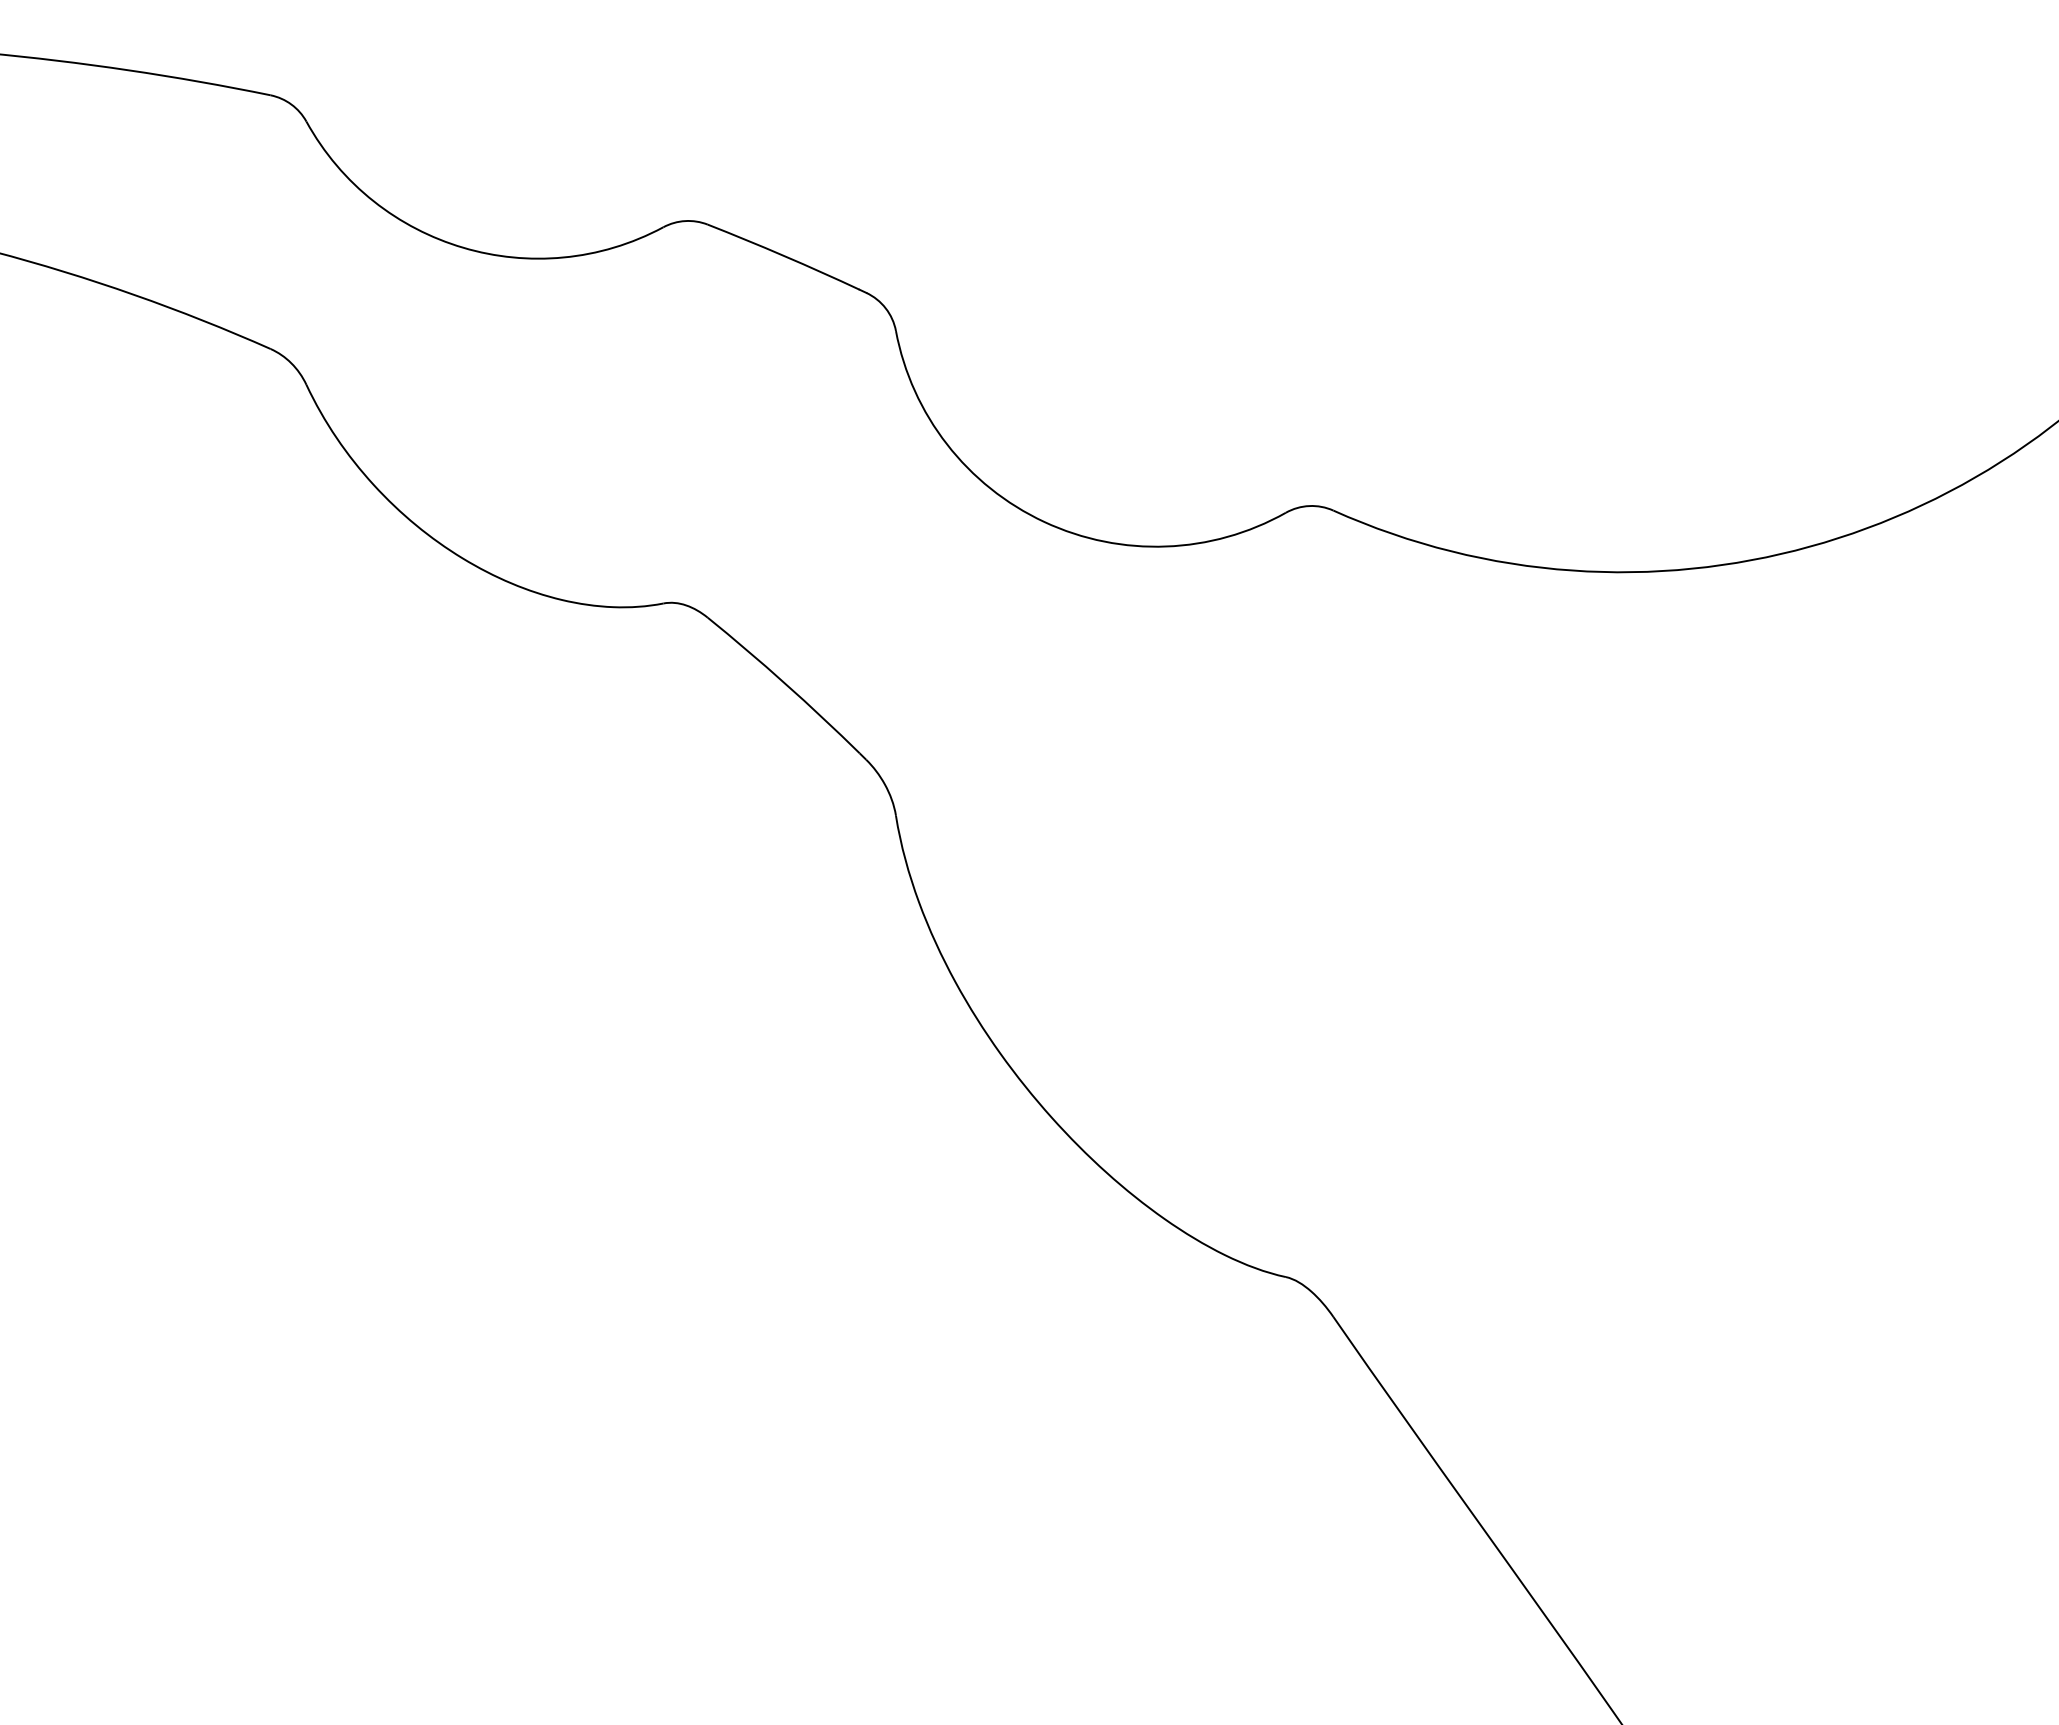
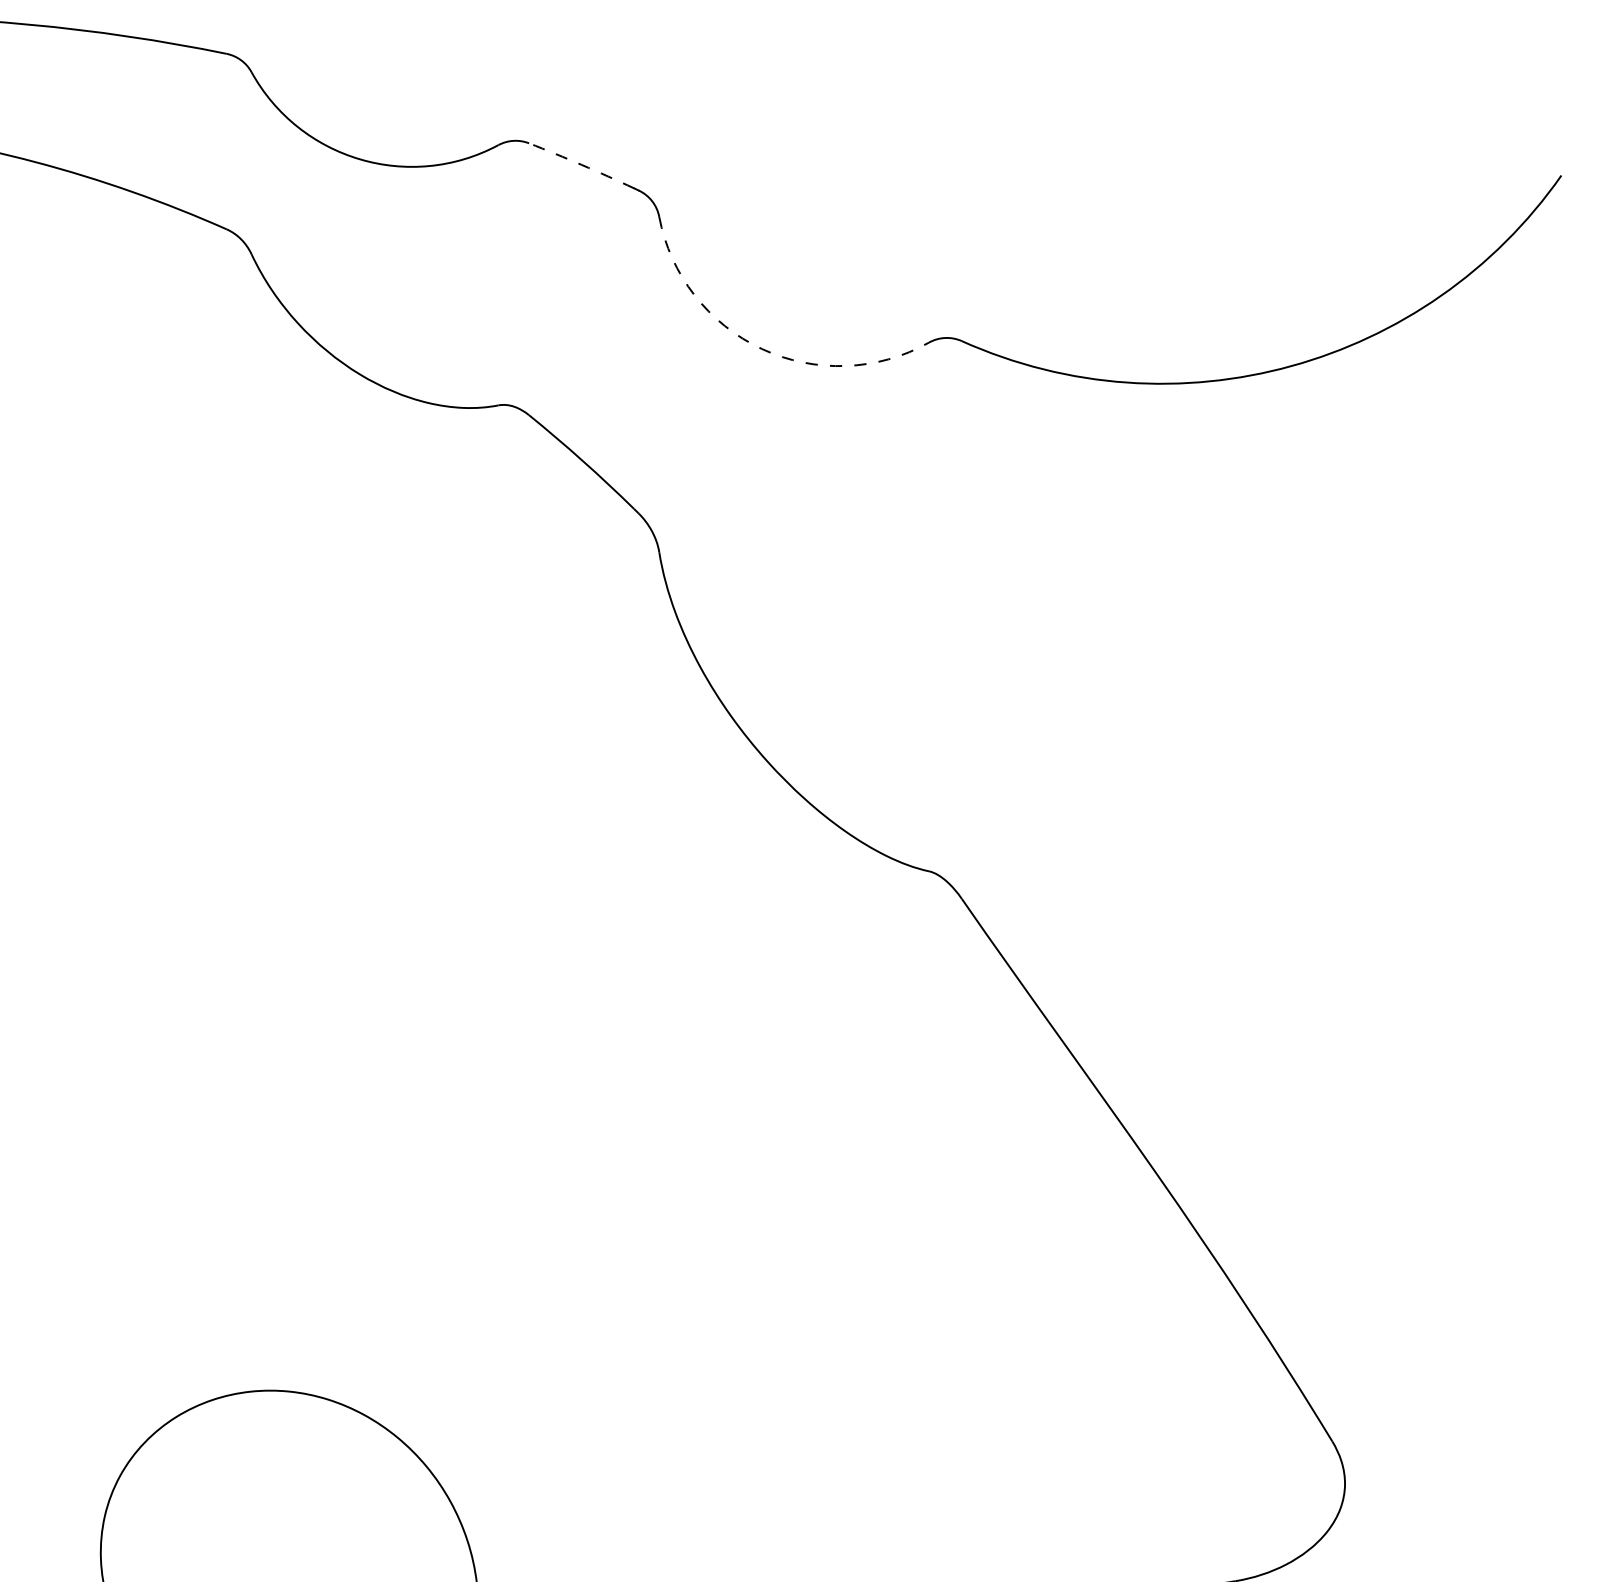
arc: (784, 256) -> (582, 165), solid -> dashed
arc: (1043, 521) -> (761, 348), solid -> dashed

